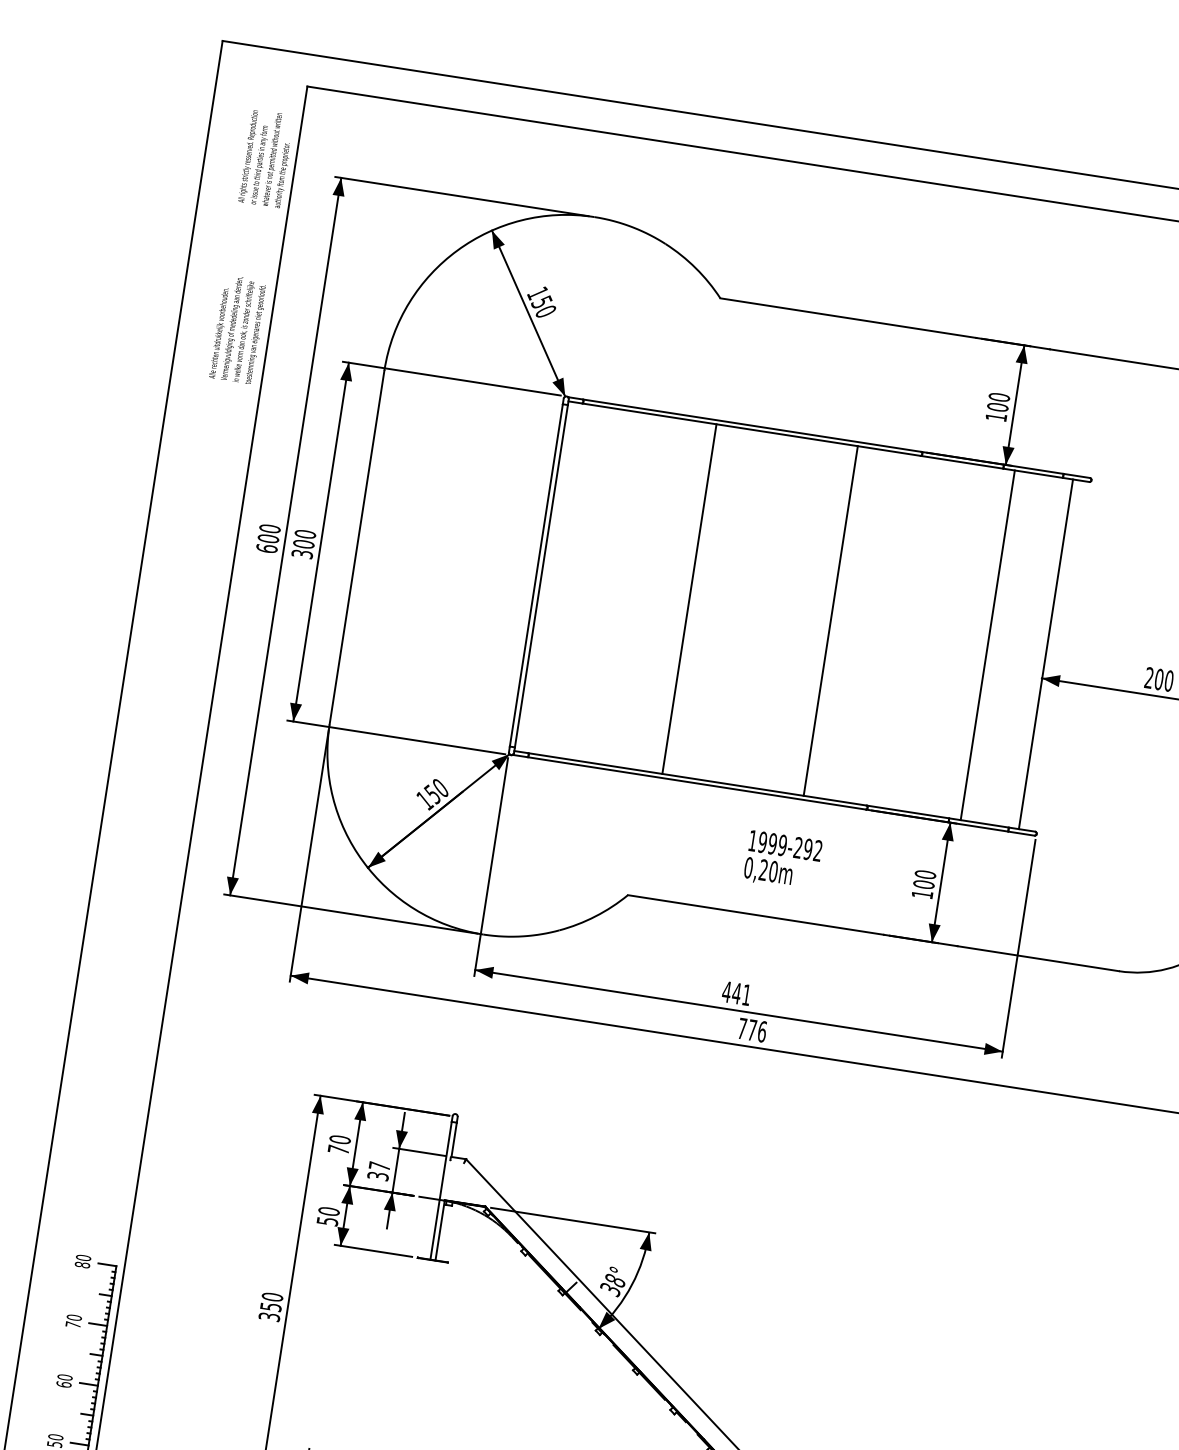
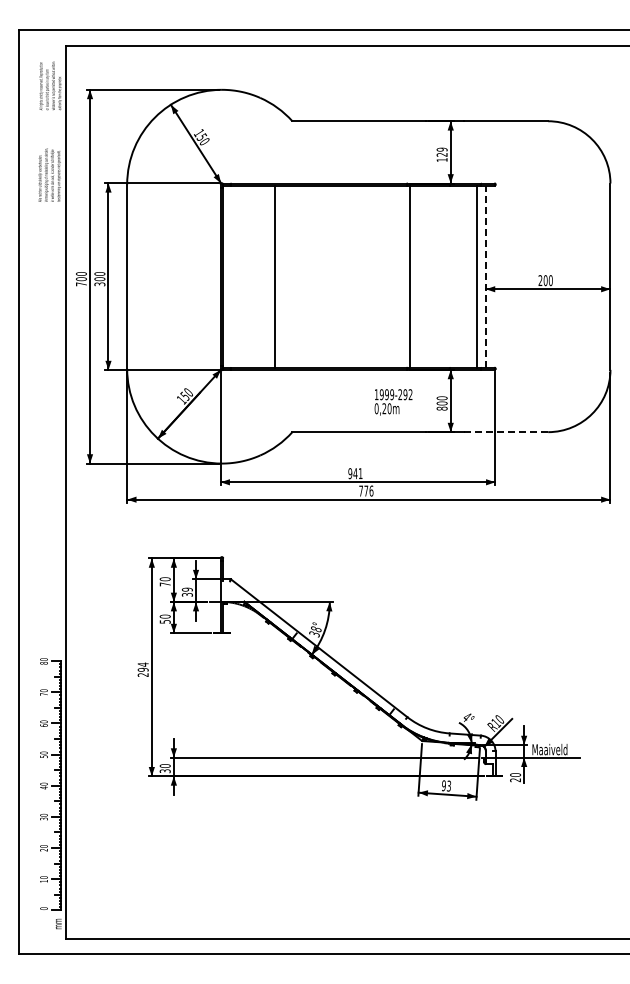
text: (997, 402) -> (441, 152), 100 -> 129
text: (265, 548) -> (80, 284), 600 -> 700
line: (689, 598) -> (275, 276), moved
line: (829, 620) -> (409, 276), moved
line: (987, 644) -> (476, 276), moved
line: (1046, 654) -> (486, 276), solid -> dashed
text: (782, 860) -> (393, 402), moved
text: (921, 894) -> (441, 408), 100 -> 800
line: (1036, 959) -> (505, 432), solid -> dashed
text: (727, 991) -> (350, 473), 441 -> 941
text: (377, 1165) -> (186, 589), 37 -> 39
text: (269, 1306) -> (142, 669), 350 -> 294

